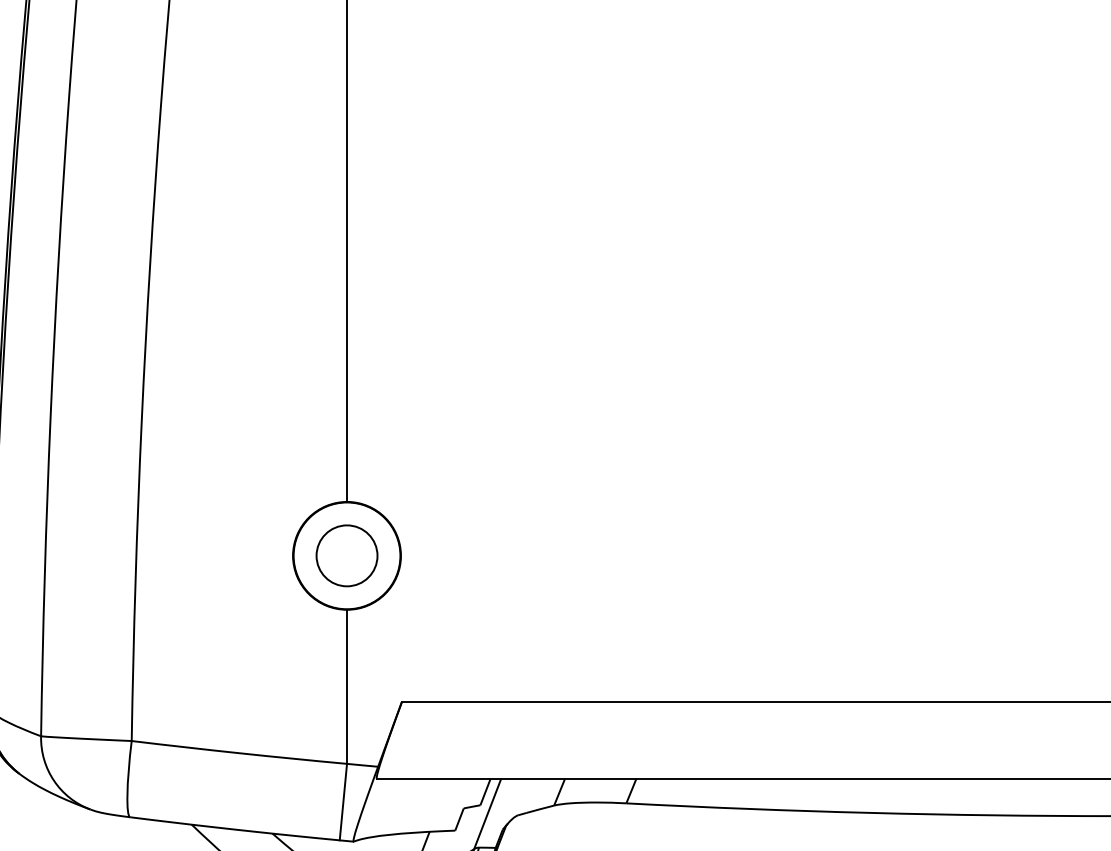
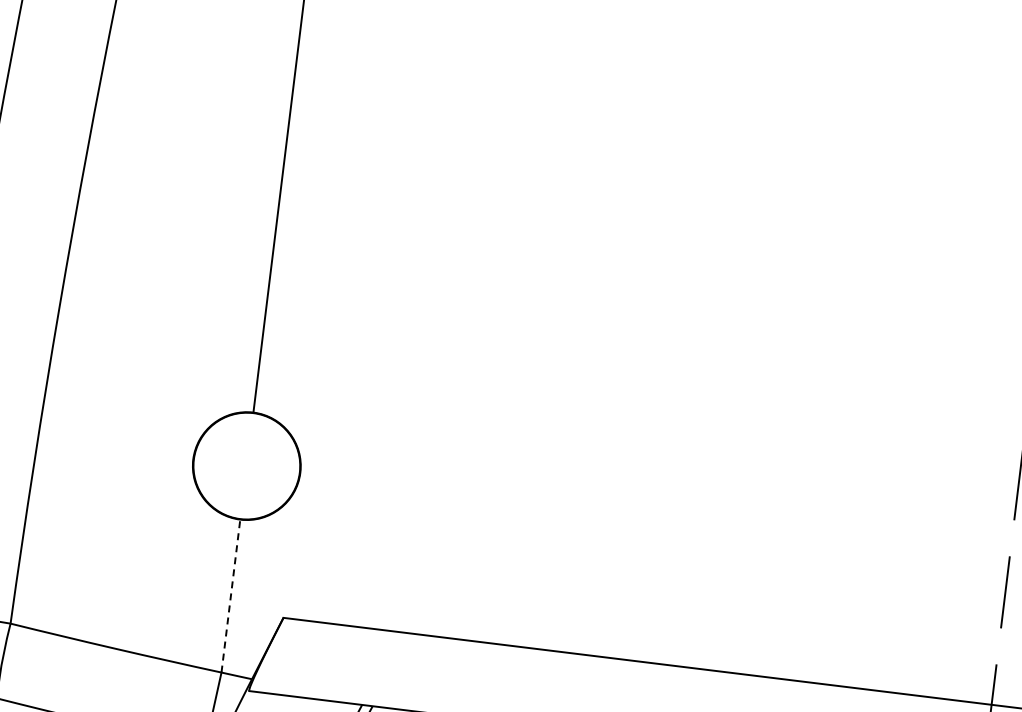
circle: (346, 555) -> (246, 465), removed
line: (347, 686) -> (231, 595), solid -> dashed

